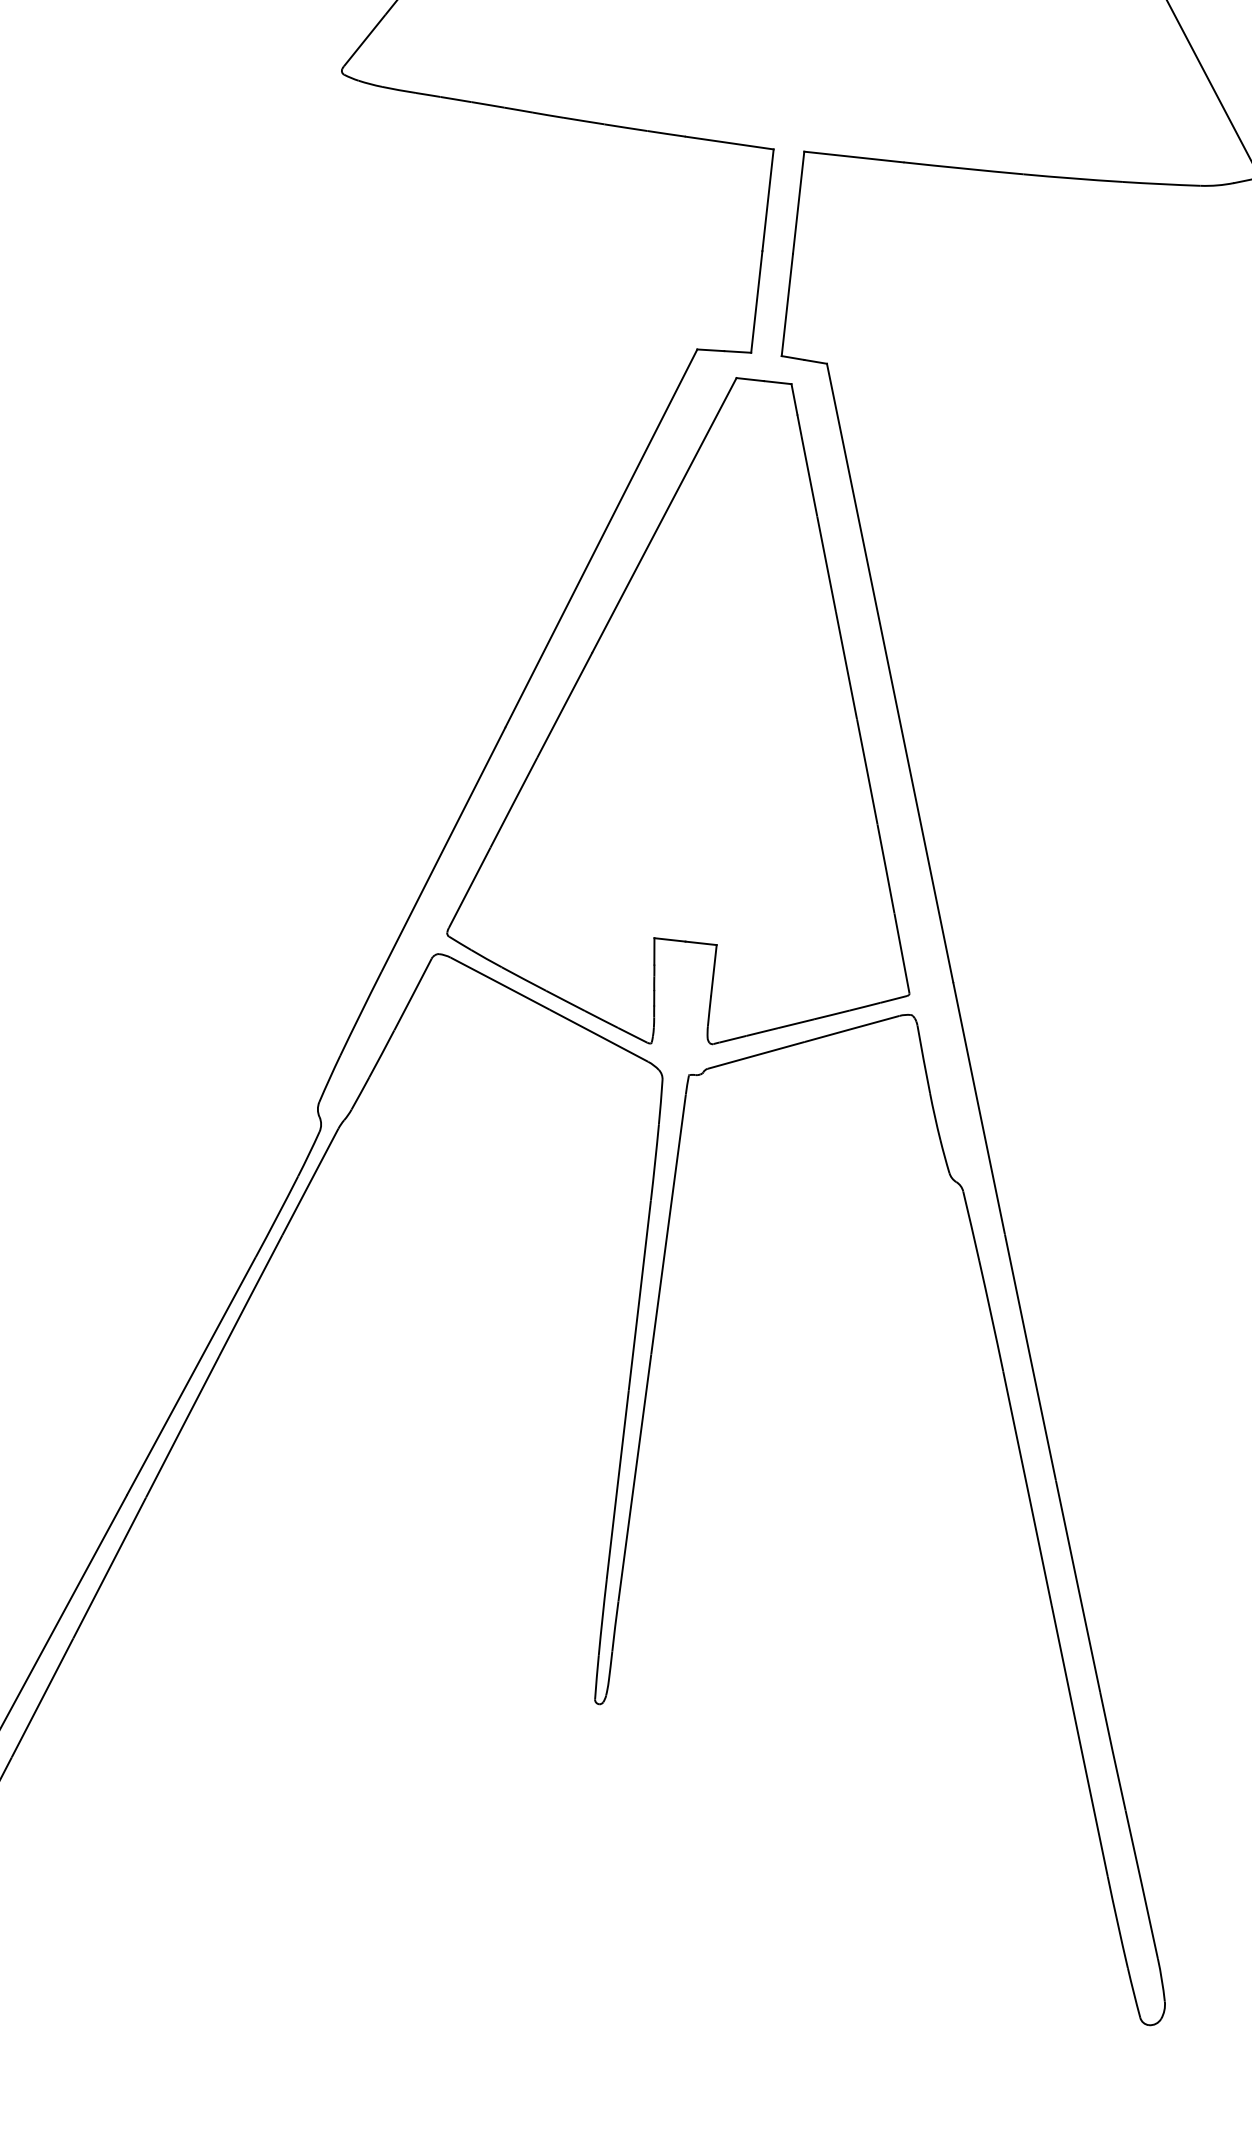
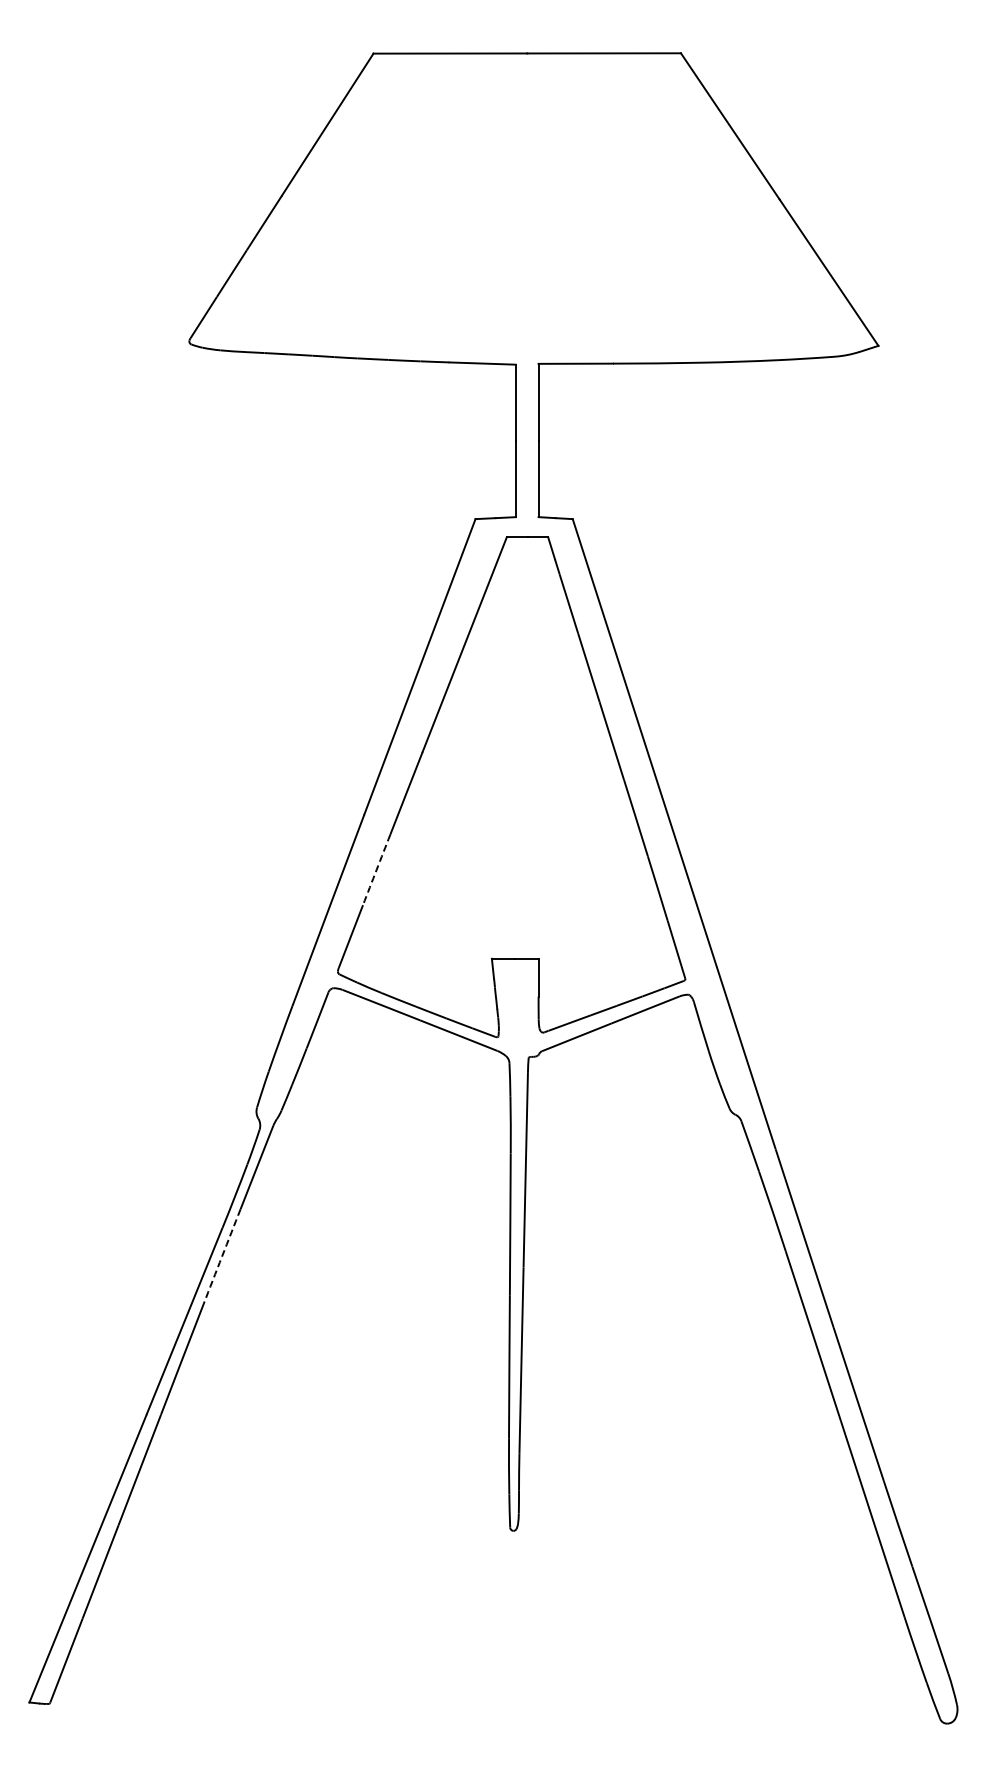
arc: (513, 802) -> (376, 869), solid -> dashed
arc: (251, 1295) -> (222, 1256), solid -> dashed

